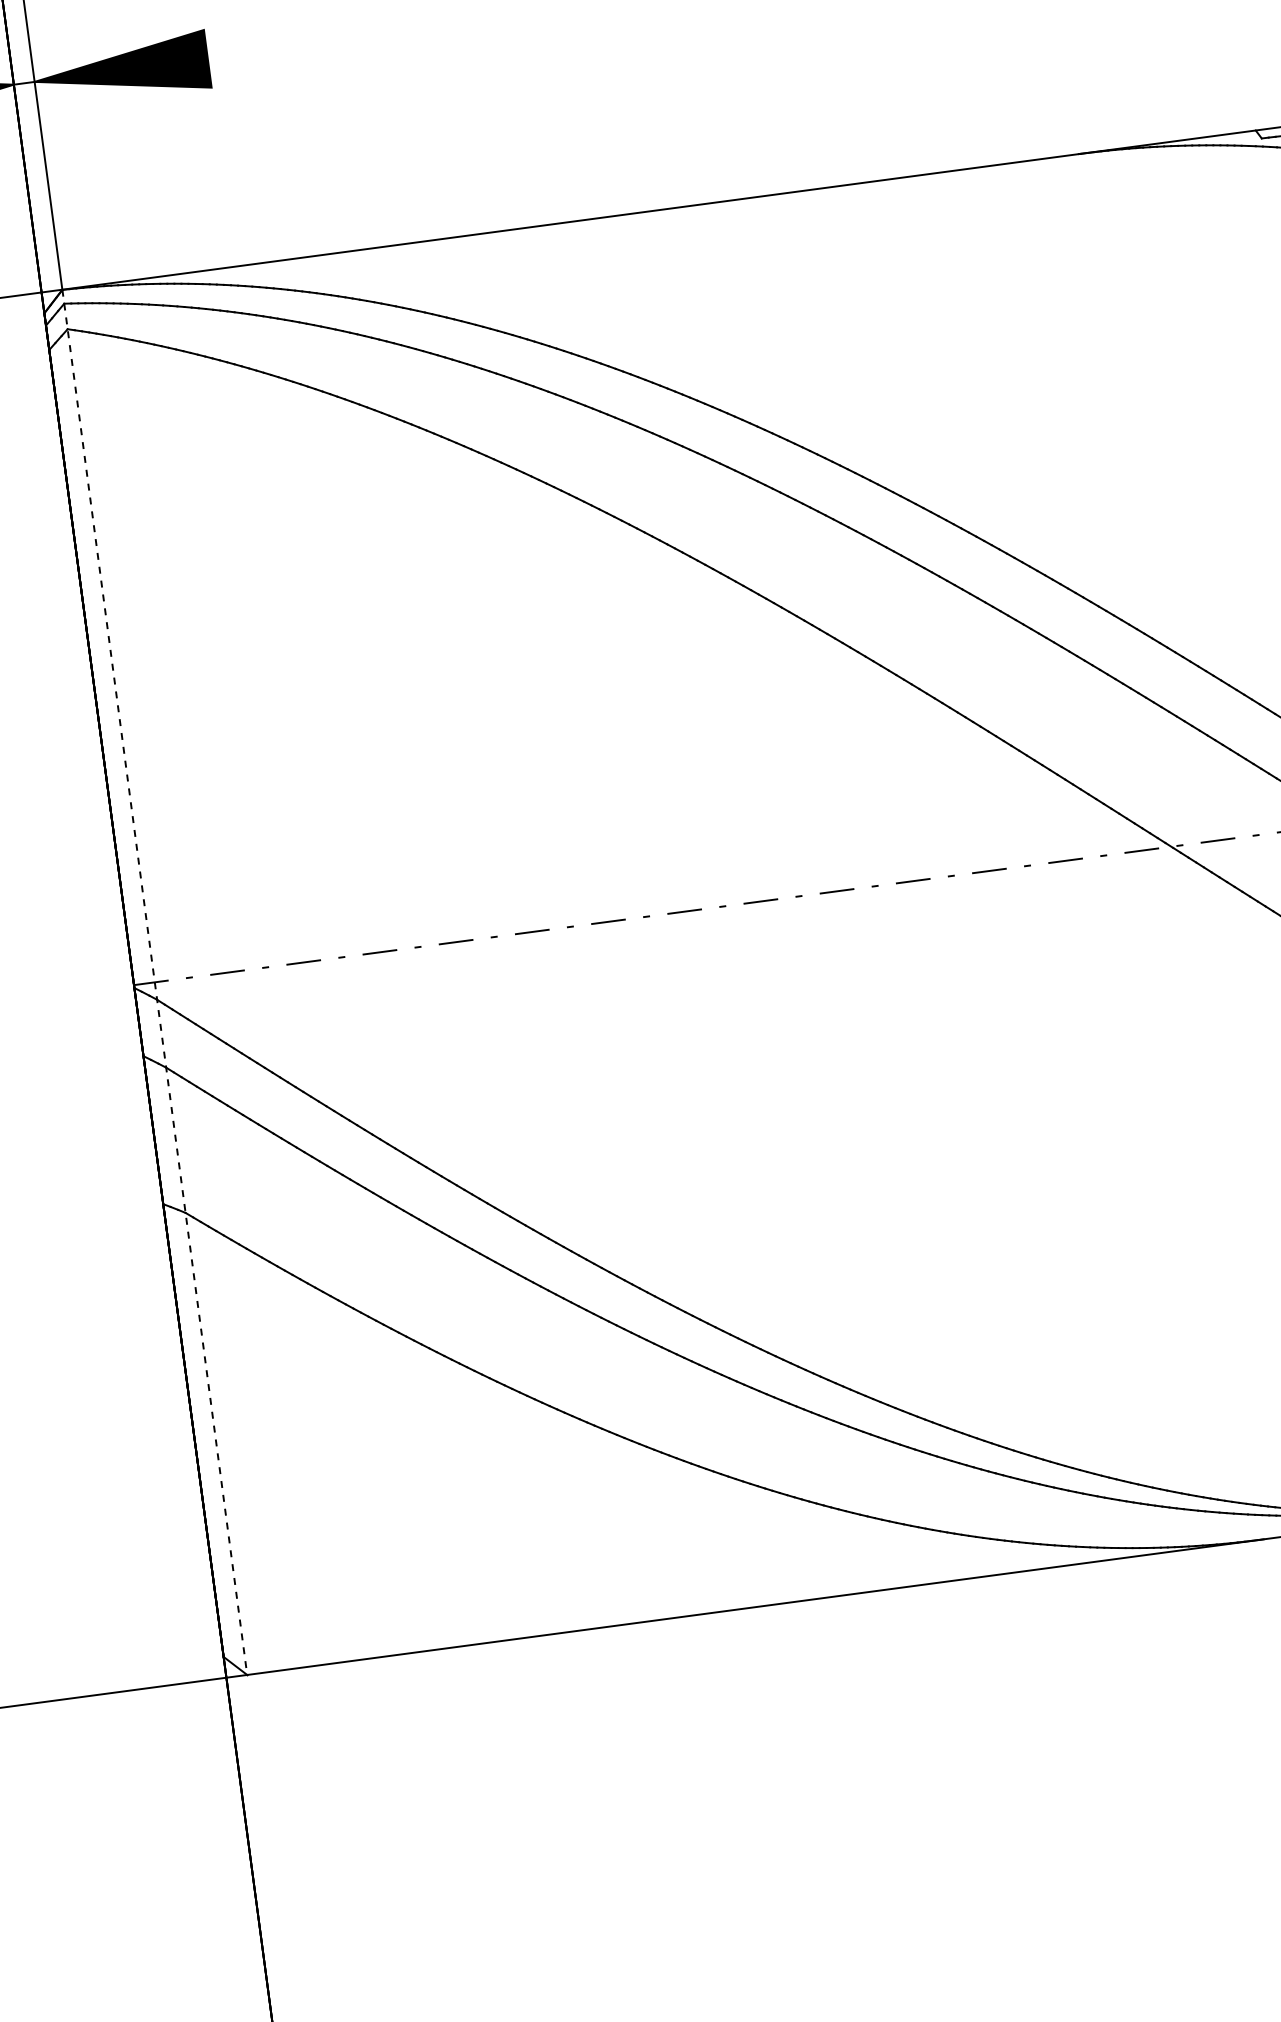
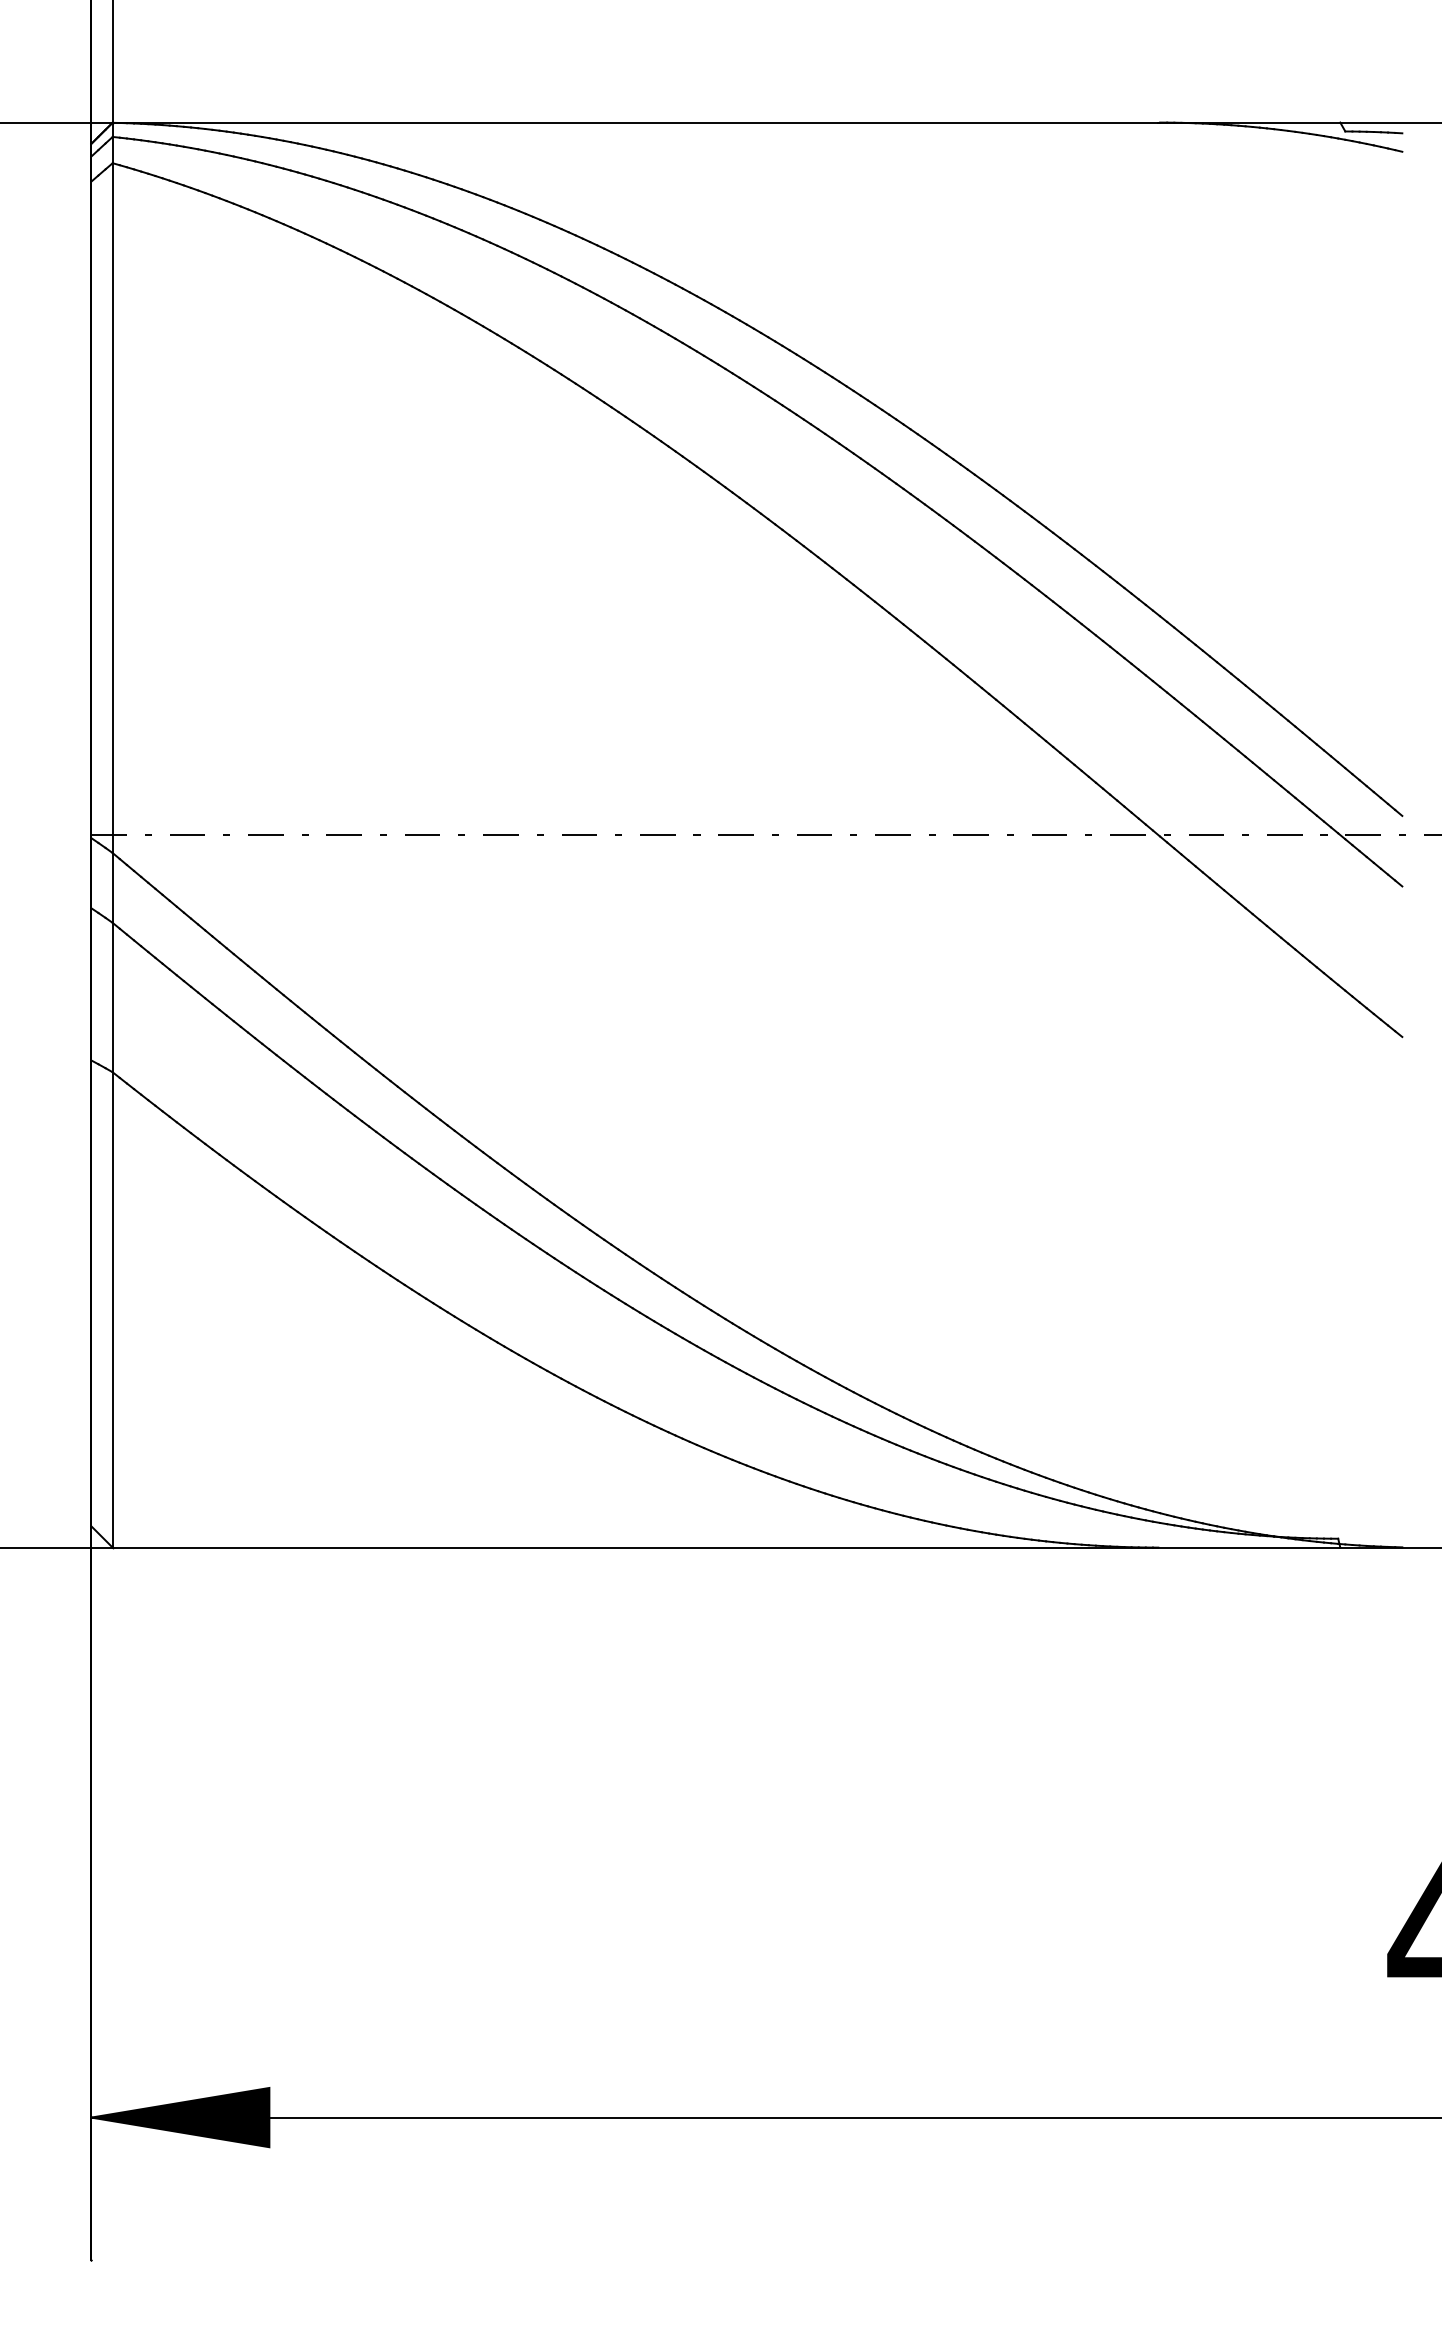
line: (154, 982) -> (112, 835), dashed -> solid

